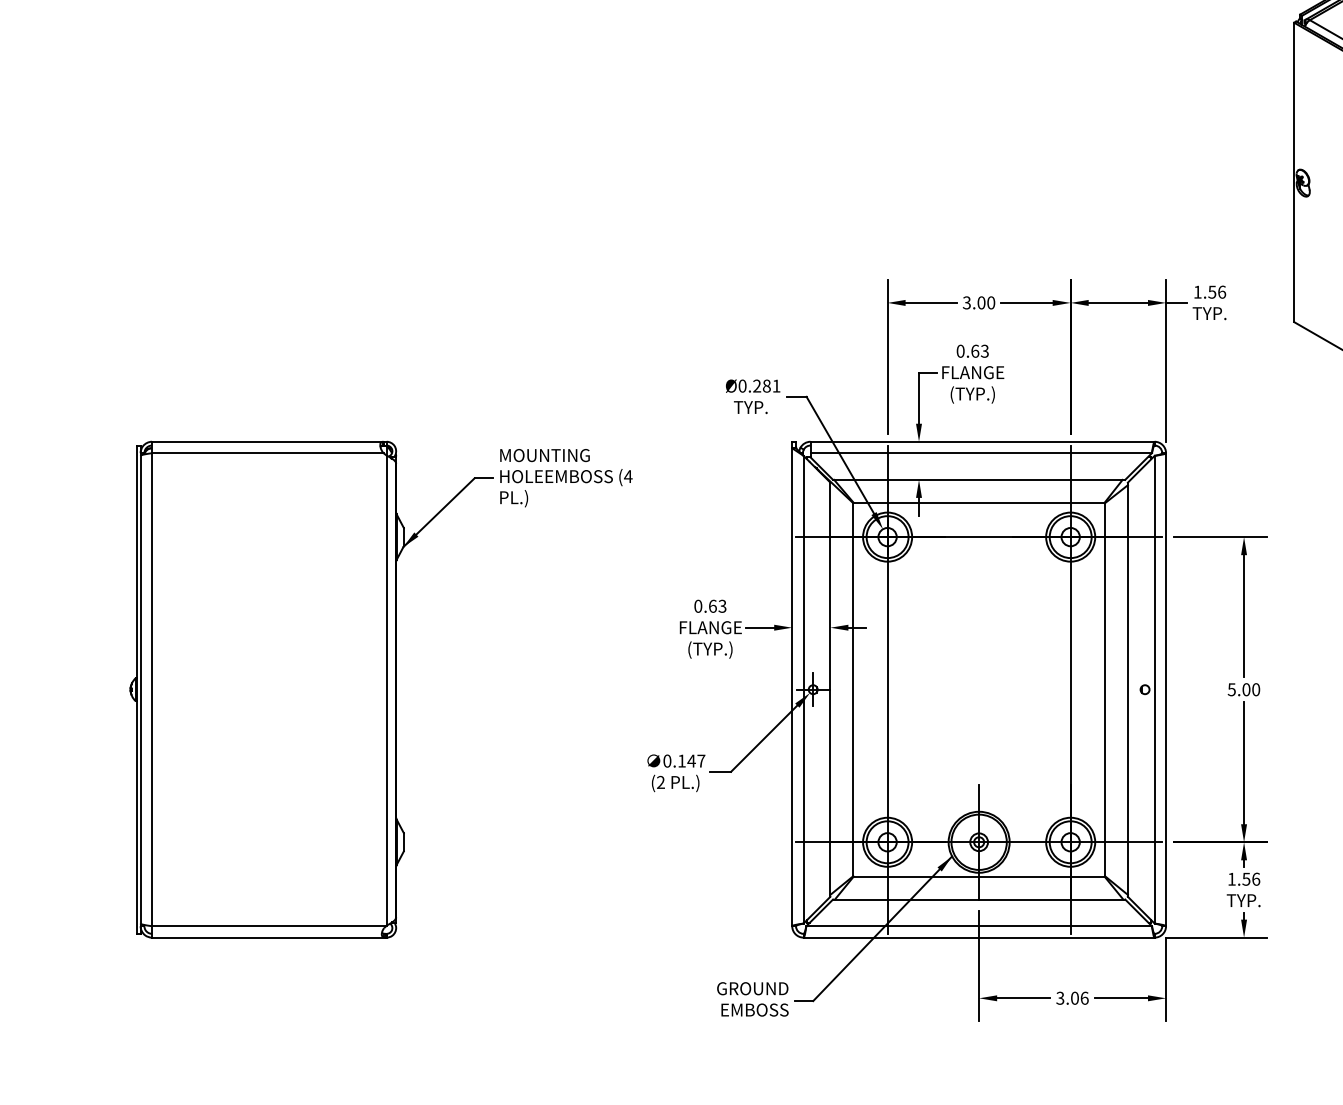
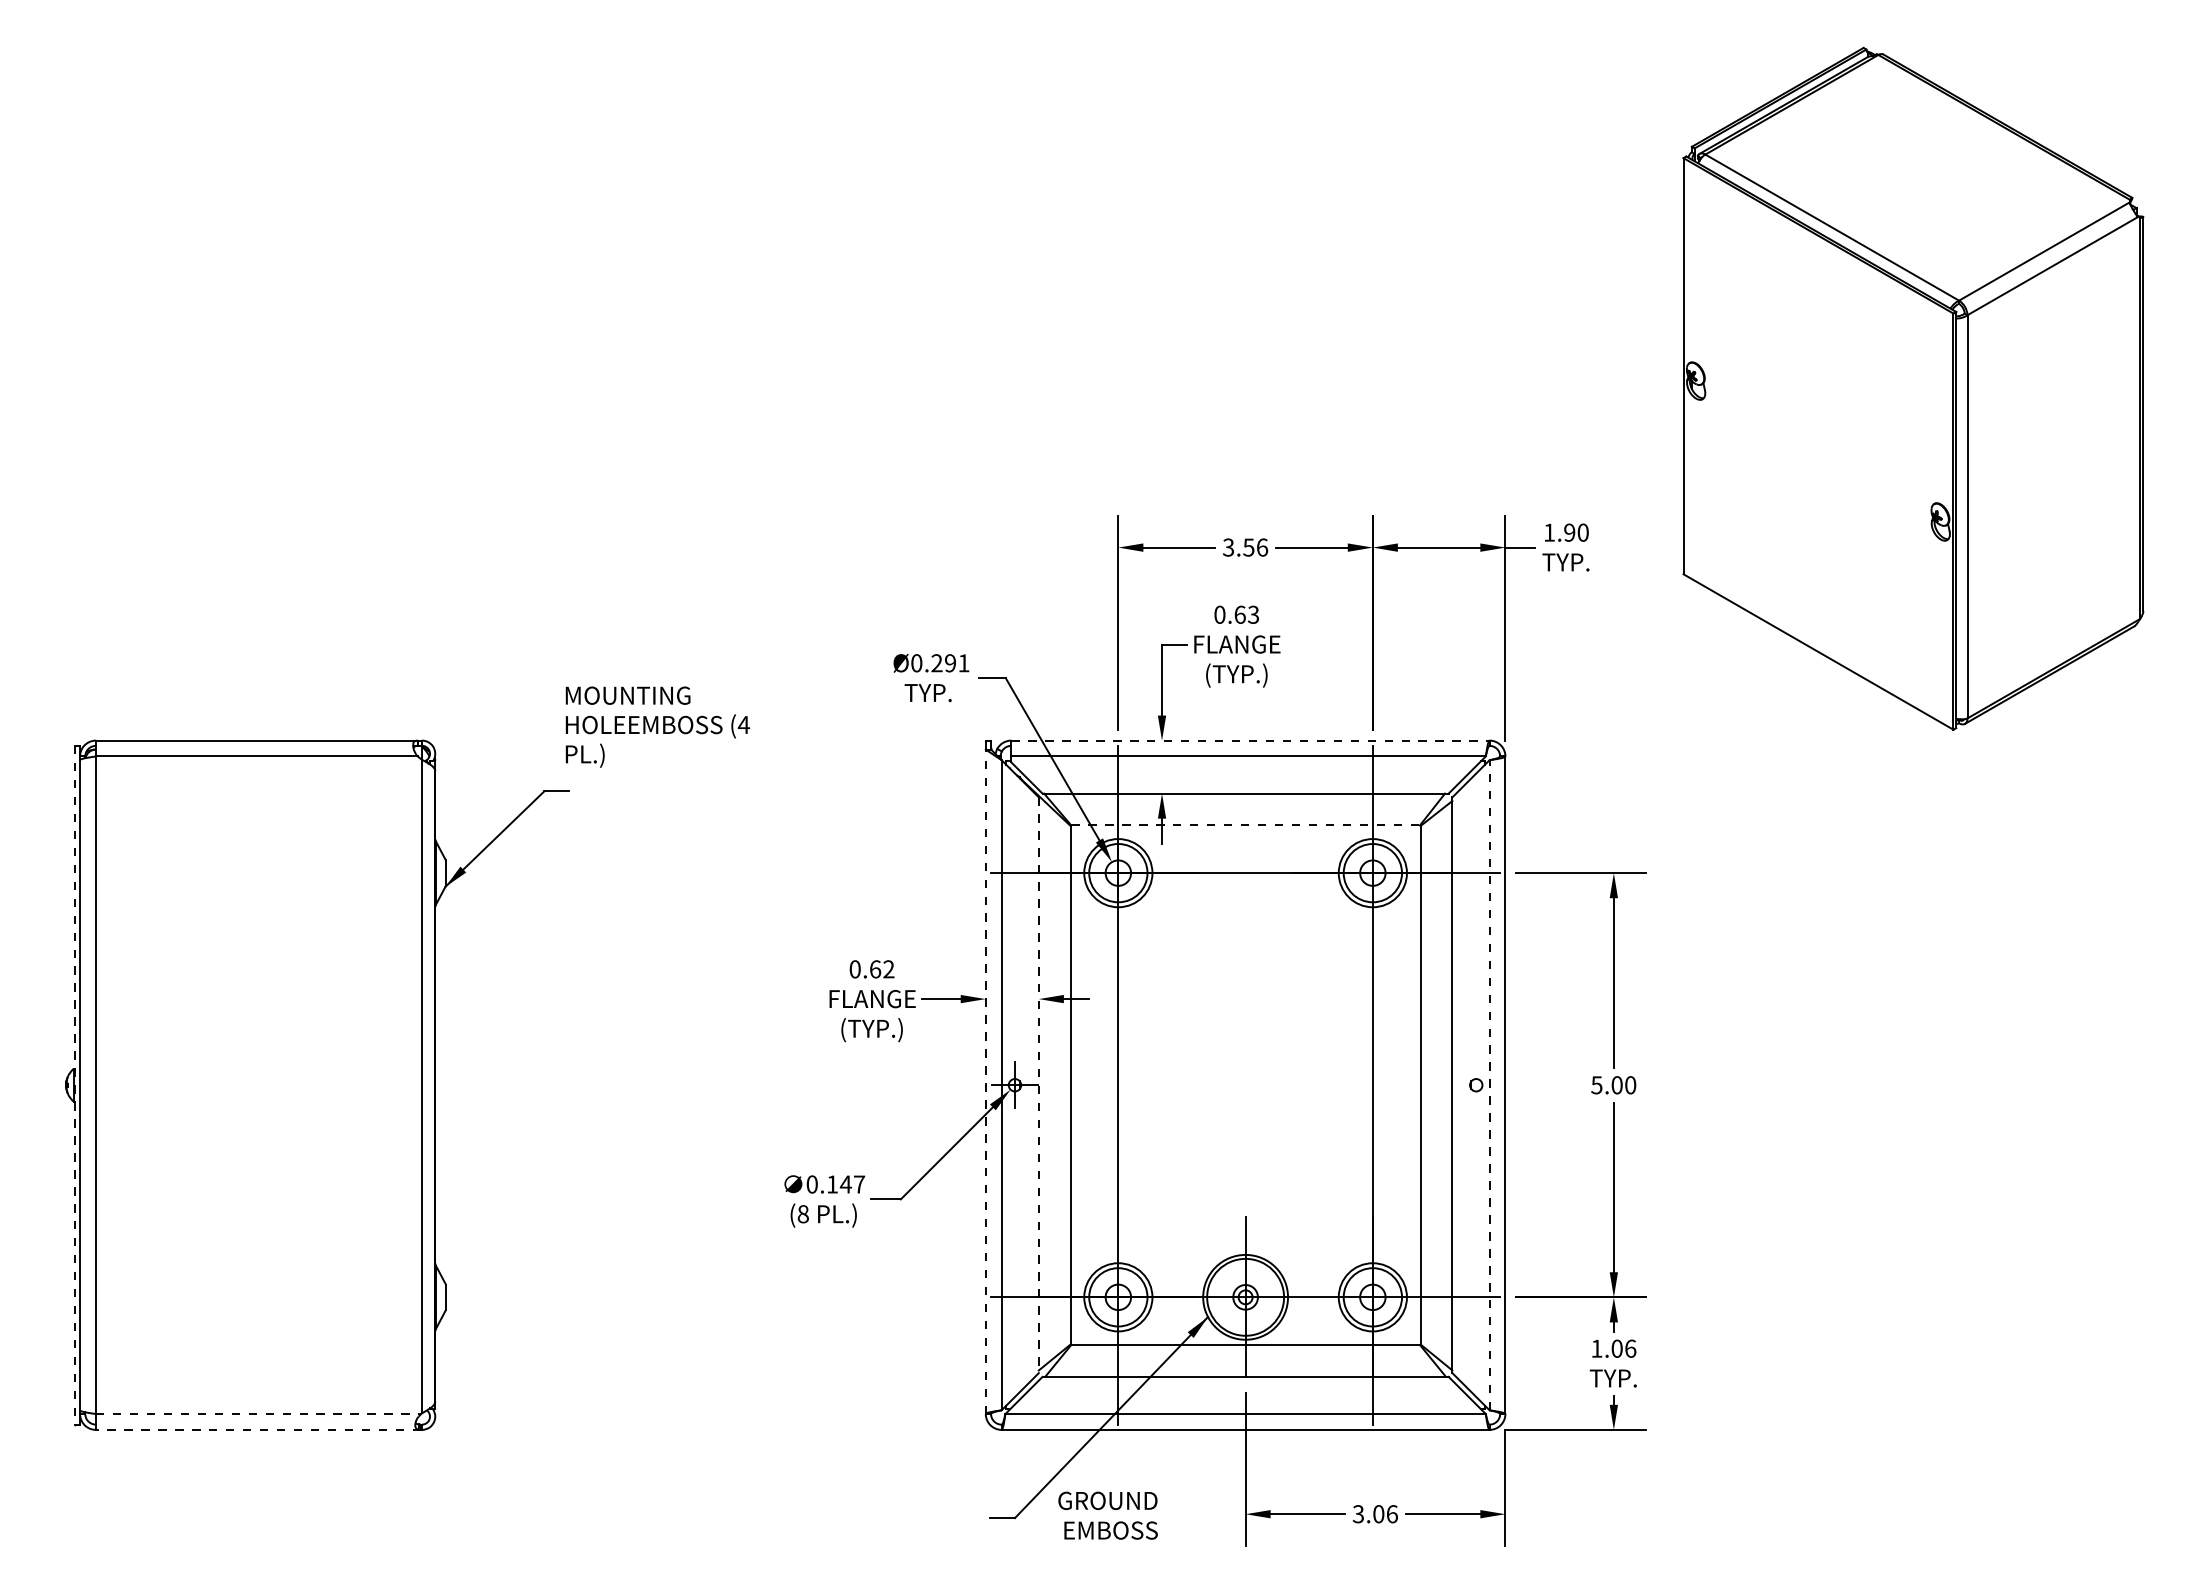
text: (1217, 292) -> (1576, 532), 1.56 -> 1.90
text: (986, 302) -> (1255, 547), 3.00 -> 3.56
text: (766, 386) -> (950, 663), Ø0.281 -> Ø0.291
line: (982, 441) -> (1250, 740), solid -> dashed
text: (566, 477) -> (657, 726), moved
line: (979, 502) -> (1246, 825), solid -> dashed
text: (722, 606) -> (888, 969), 0.63 -> 0.62
line: (792, 687) -> (985, 1081), solid -> dashed
line: (136, 689) -> (74, 1085), solid -> dashed
line: (830, 689) -> (1038, 1085), solid -> dashed
line: (1154, 689) -> (1489, 1084), solid -> dashed
text: (660, 782) -> (802, 1214), (2 -> (8
text: (1245, 879) -> (1616, 1348), 1.56 -> 1.06
line: (269, 926) -> (258, 1414), solid -> dashed
line: (269, 937) -> (258, 1429), solid -> dashed
text: (752, 999) -> (1107, 1515), moved

